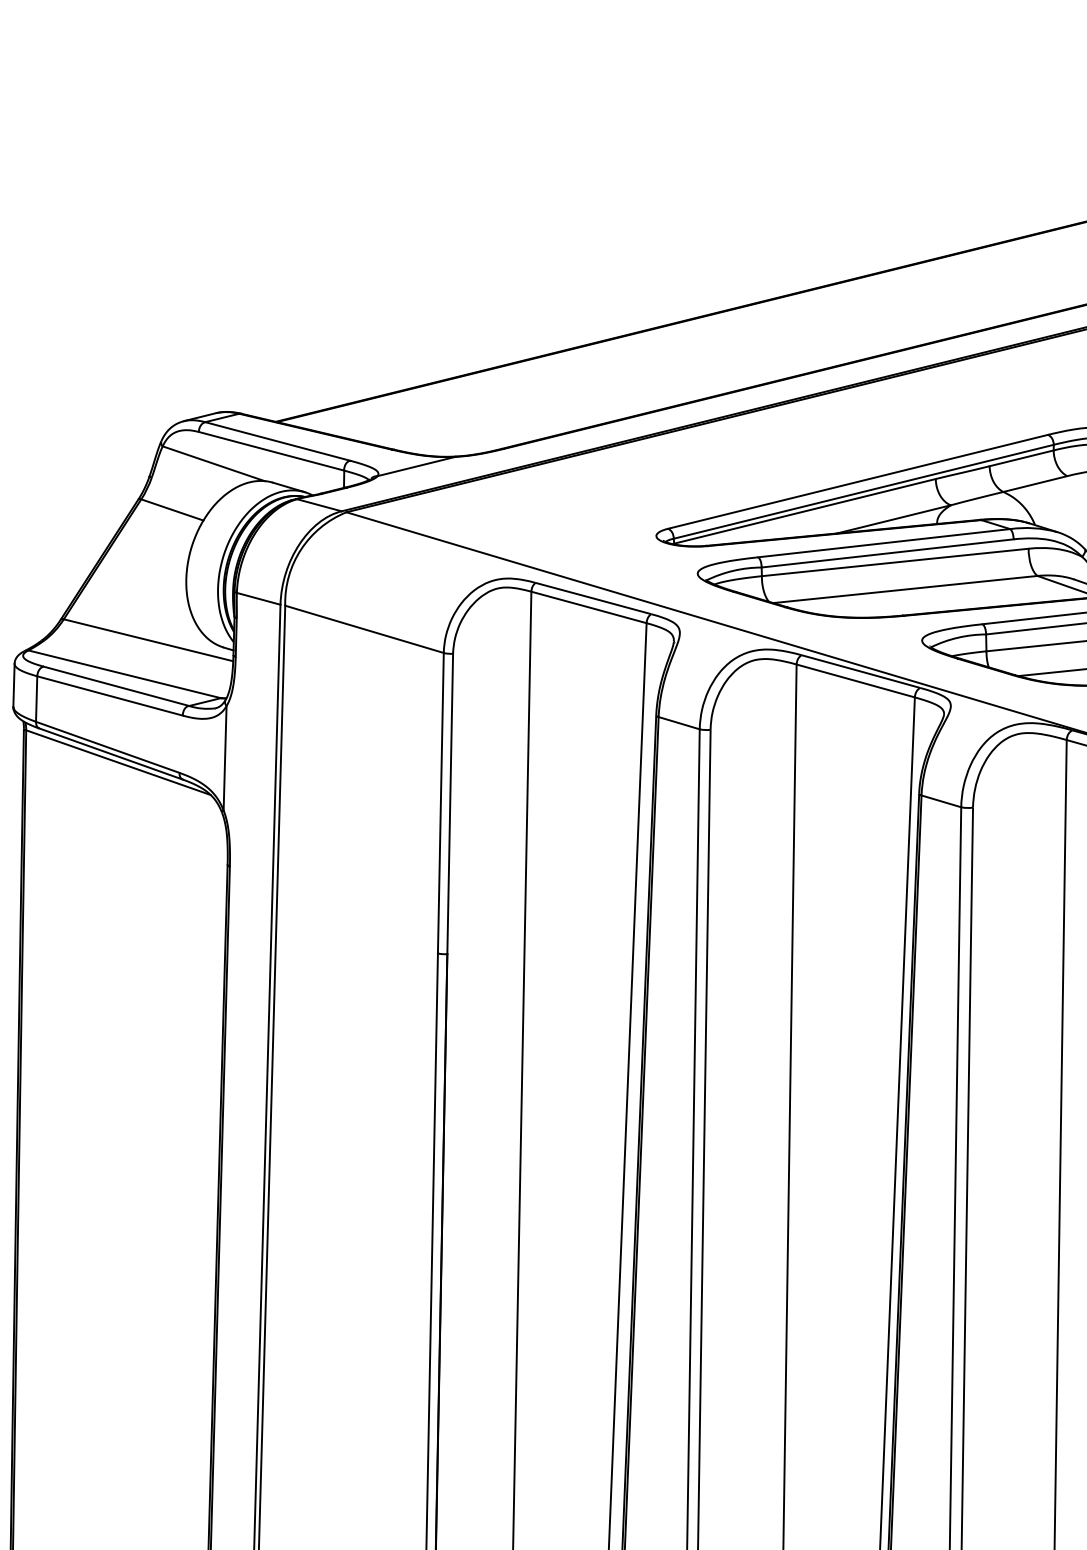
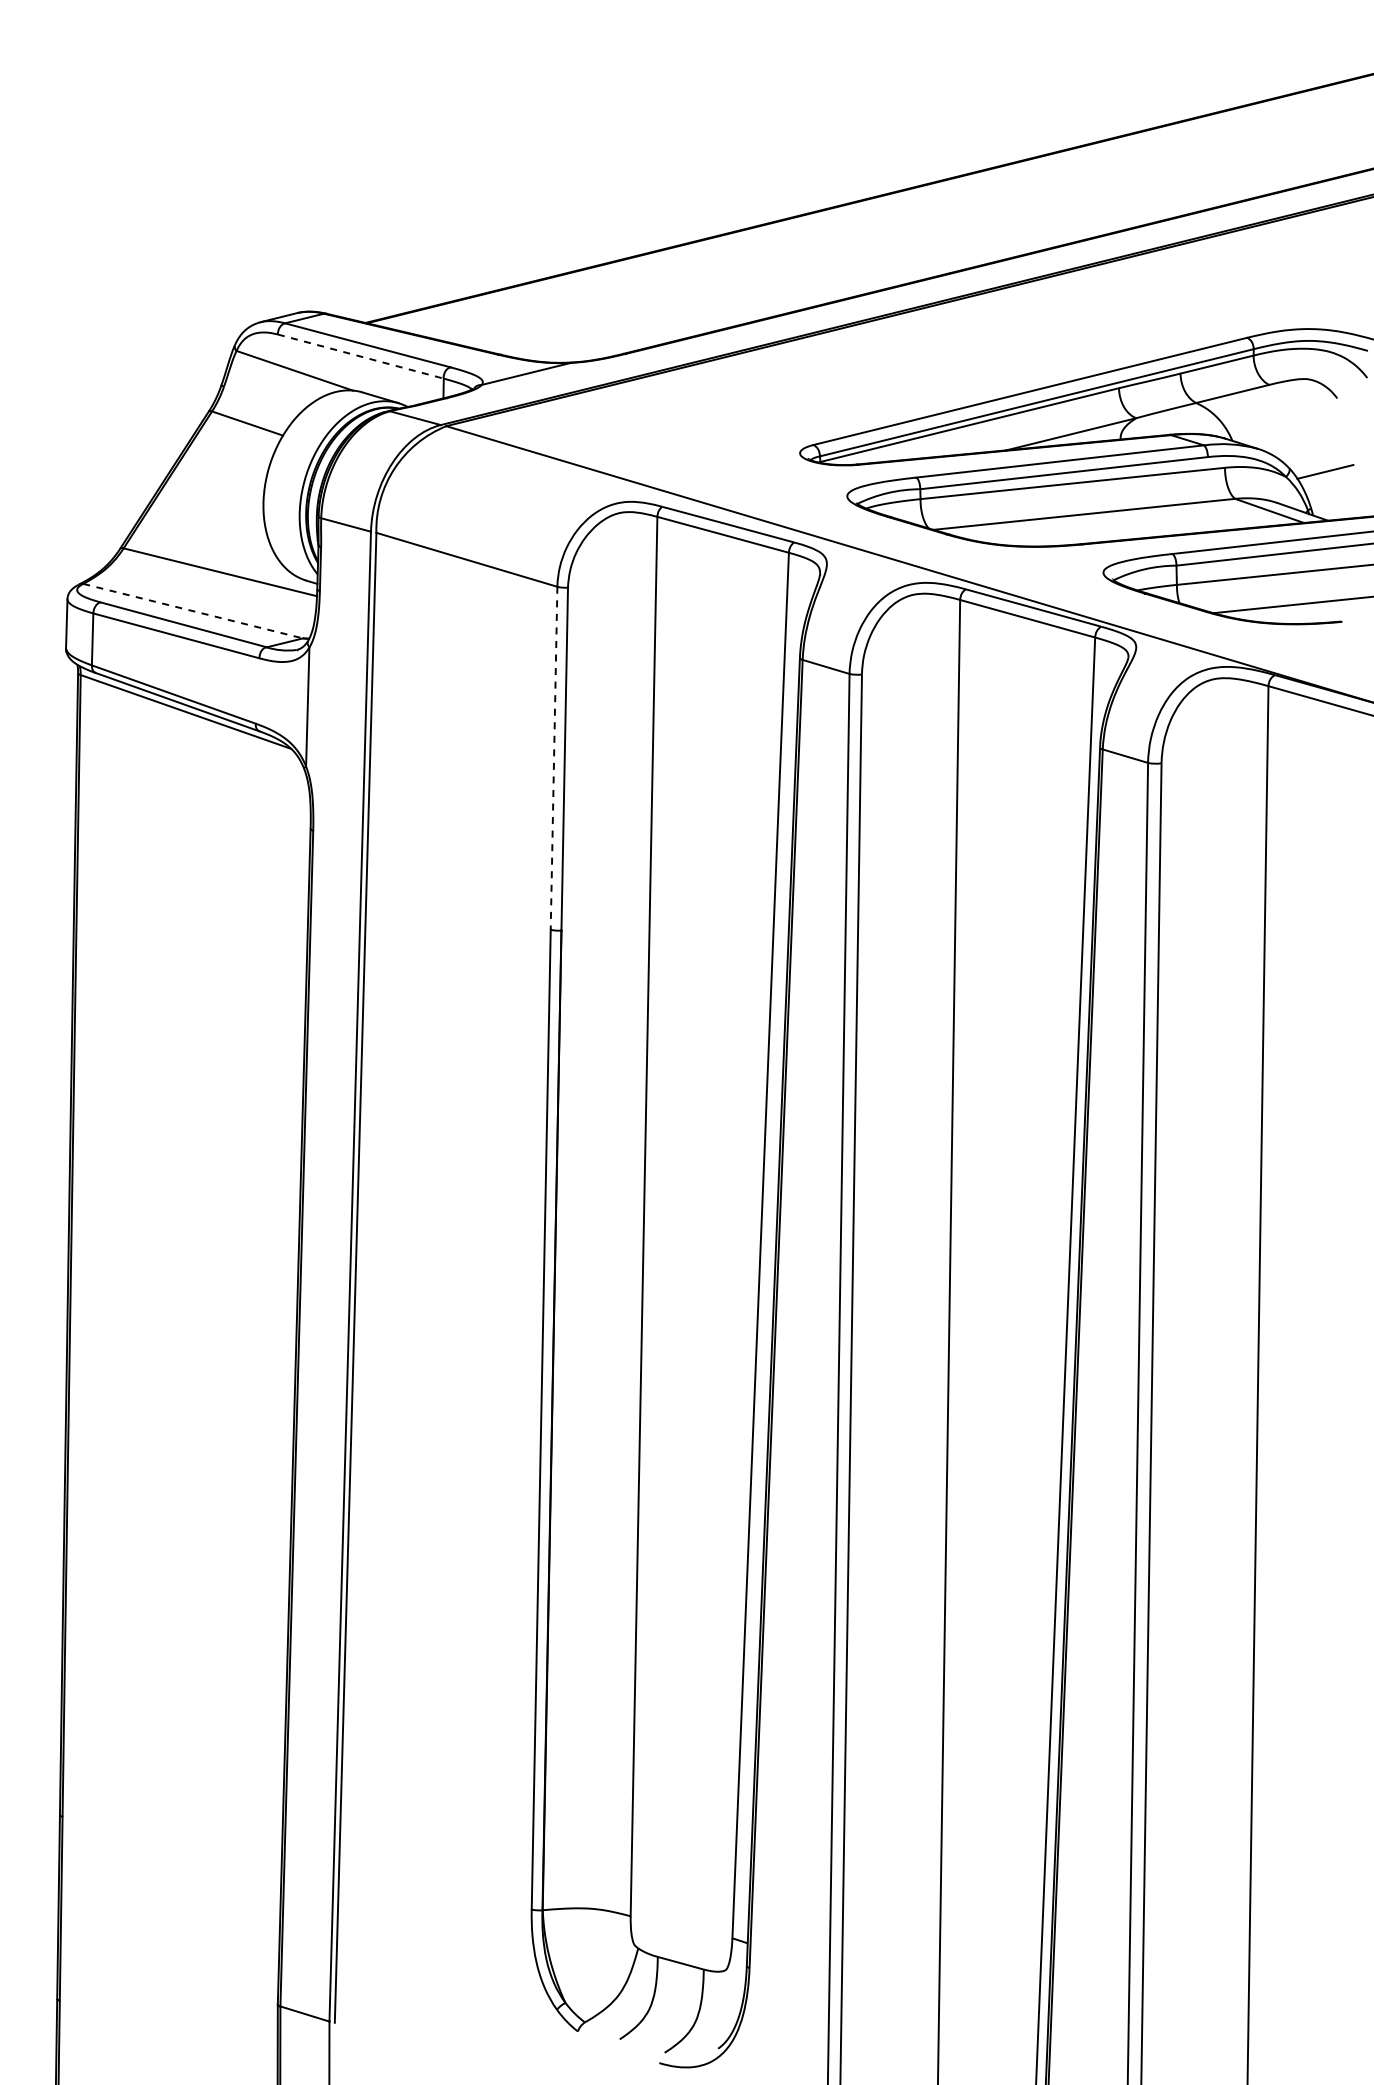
line: (271, 451) -> (360, 356), solid -> dashed
line: (125, 674) -> (193, 611), solid -> dashed
line: (441, 803) -> (554, 758), solid -> dashed

